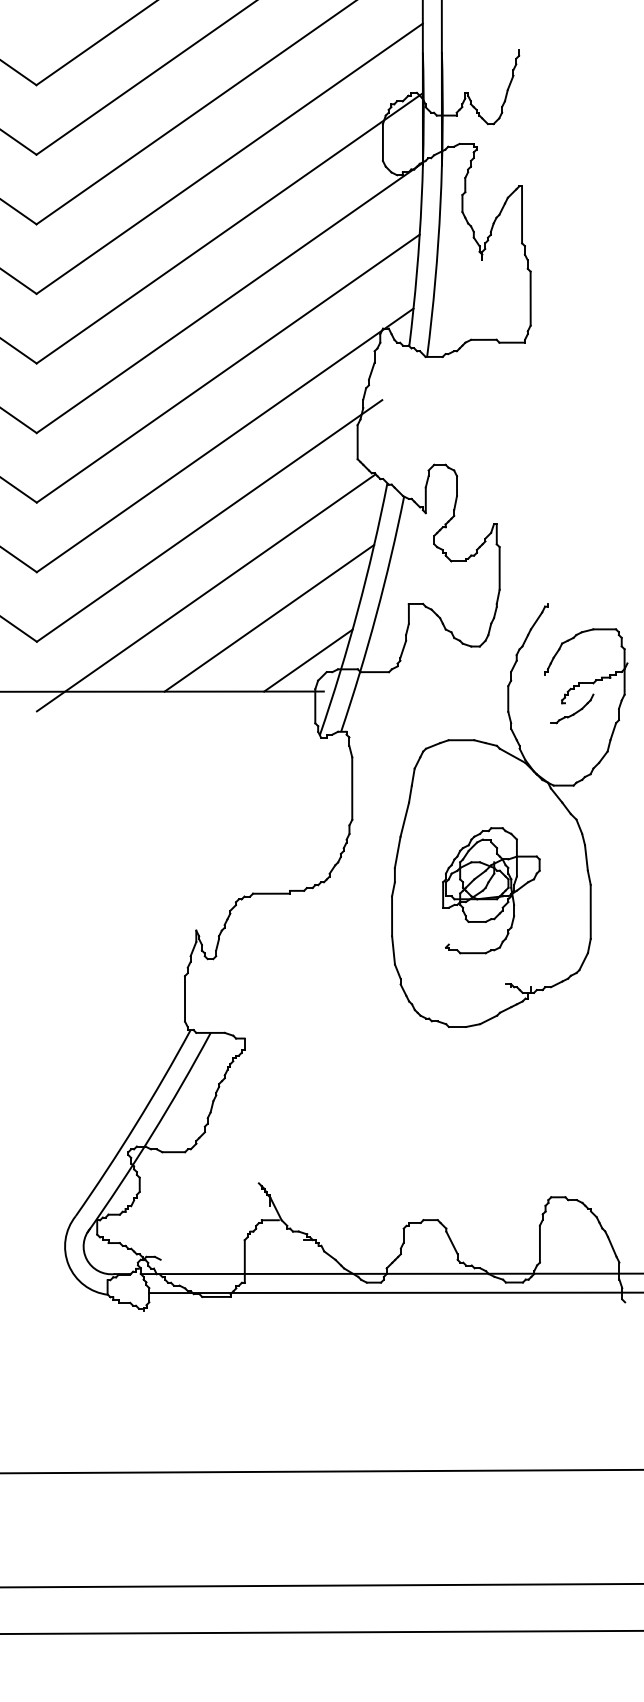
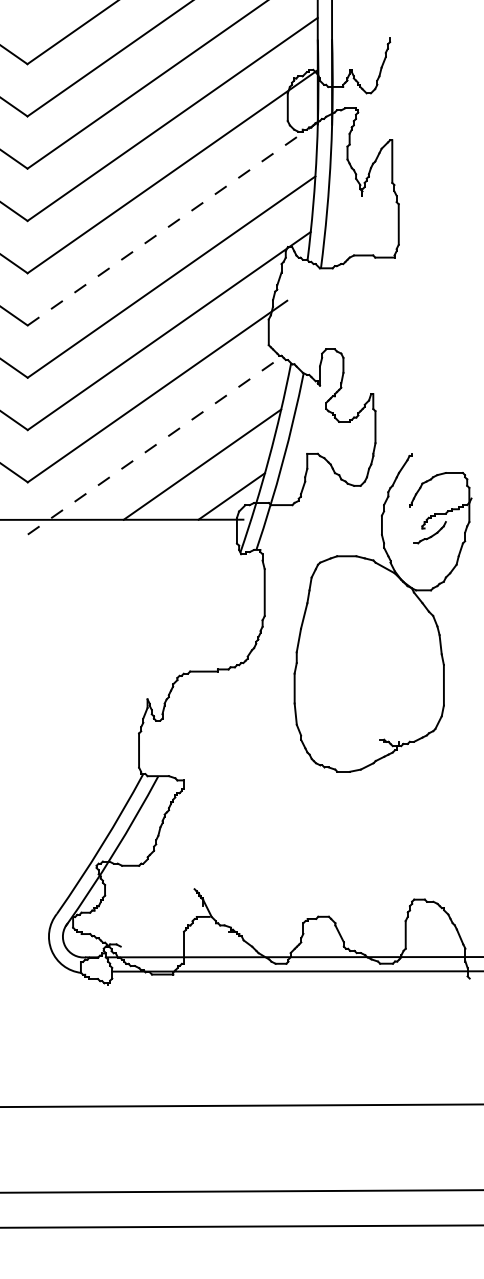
line: (229, 297) -> (172, 223), solid -> dashed
line: (206, 592) -> (155, 445), solid -> dashed
part: (491, 890) -> (369, 669), removed

